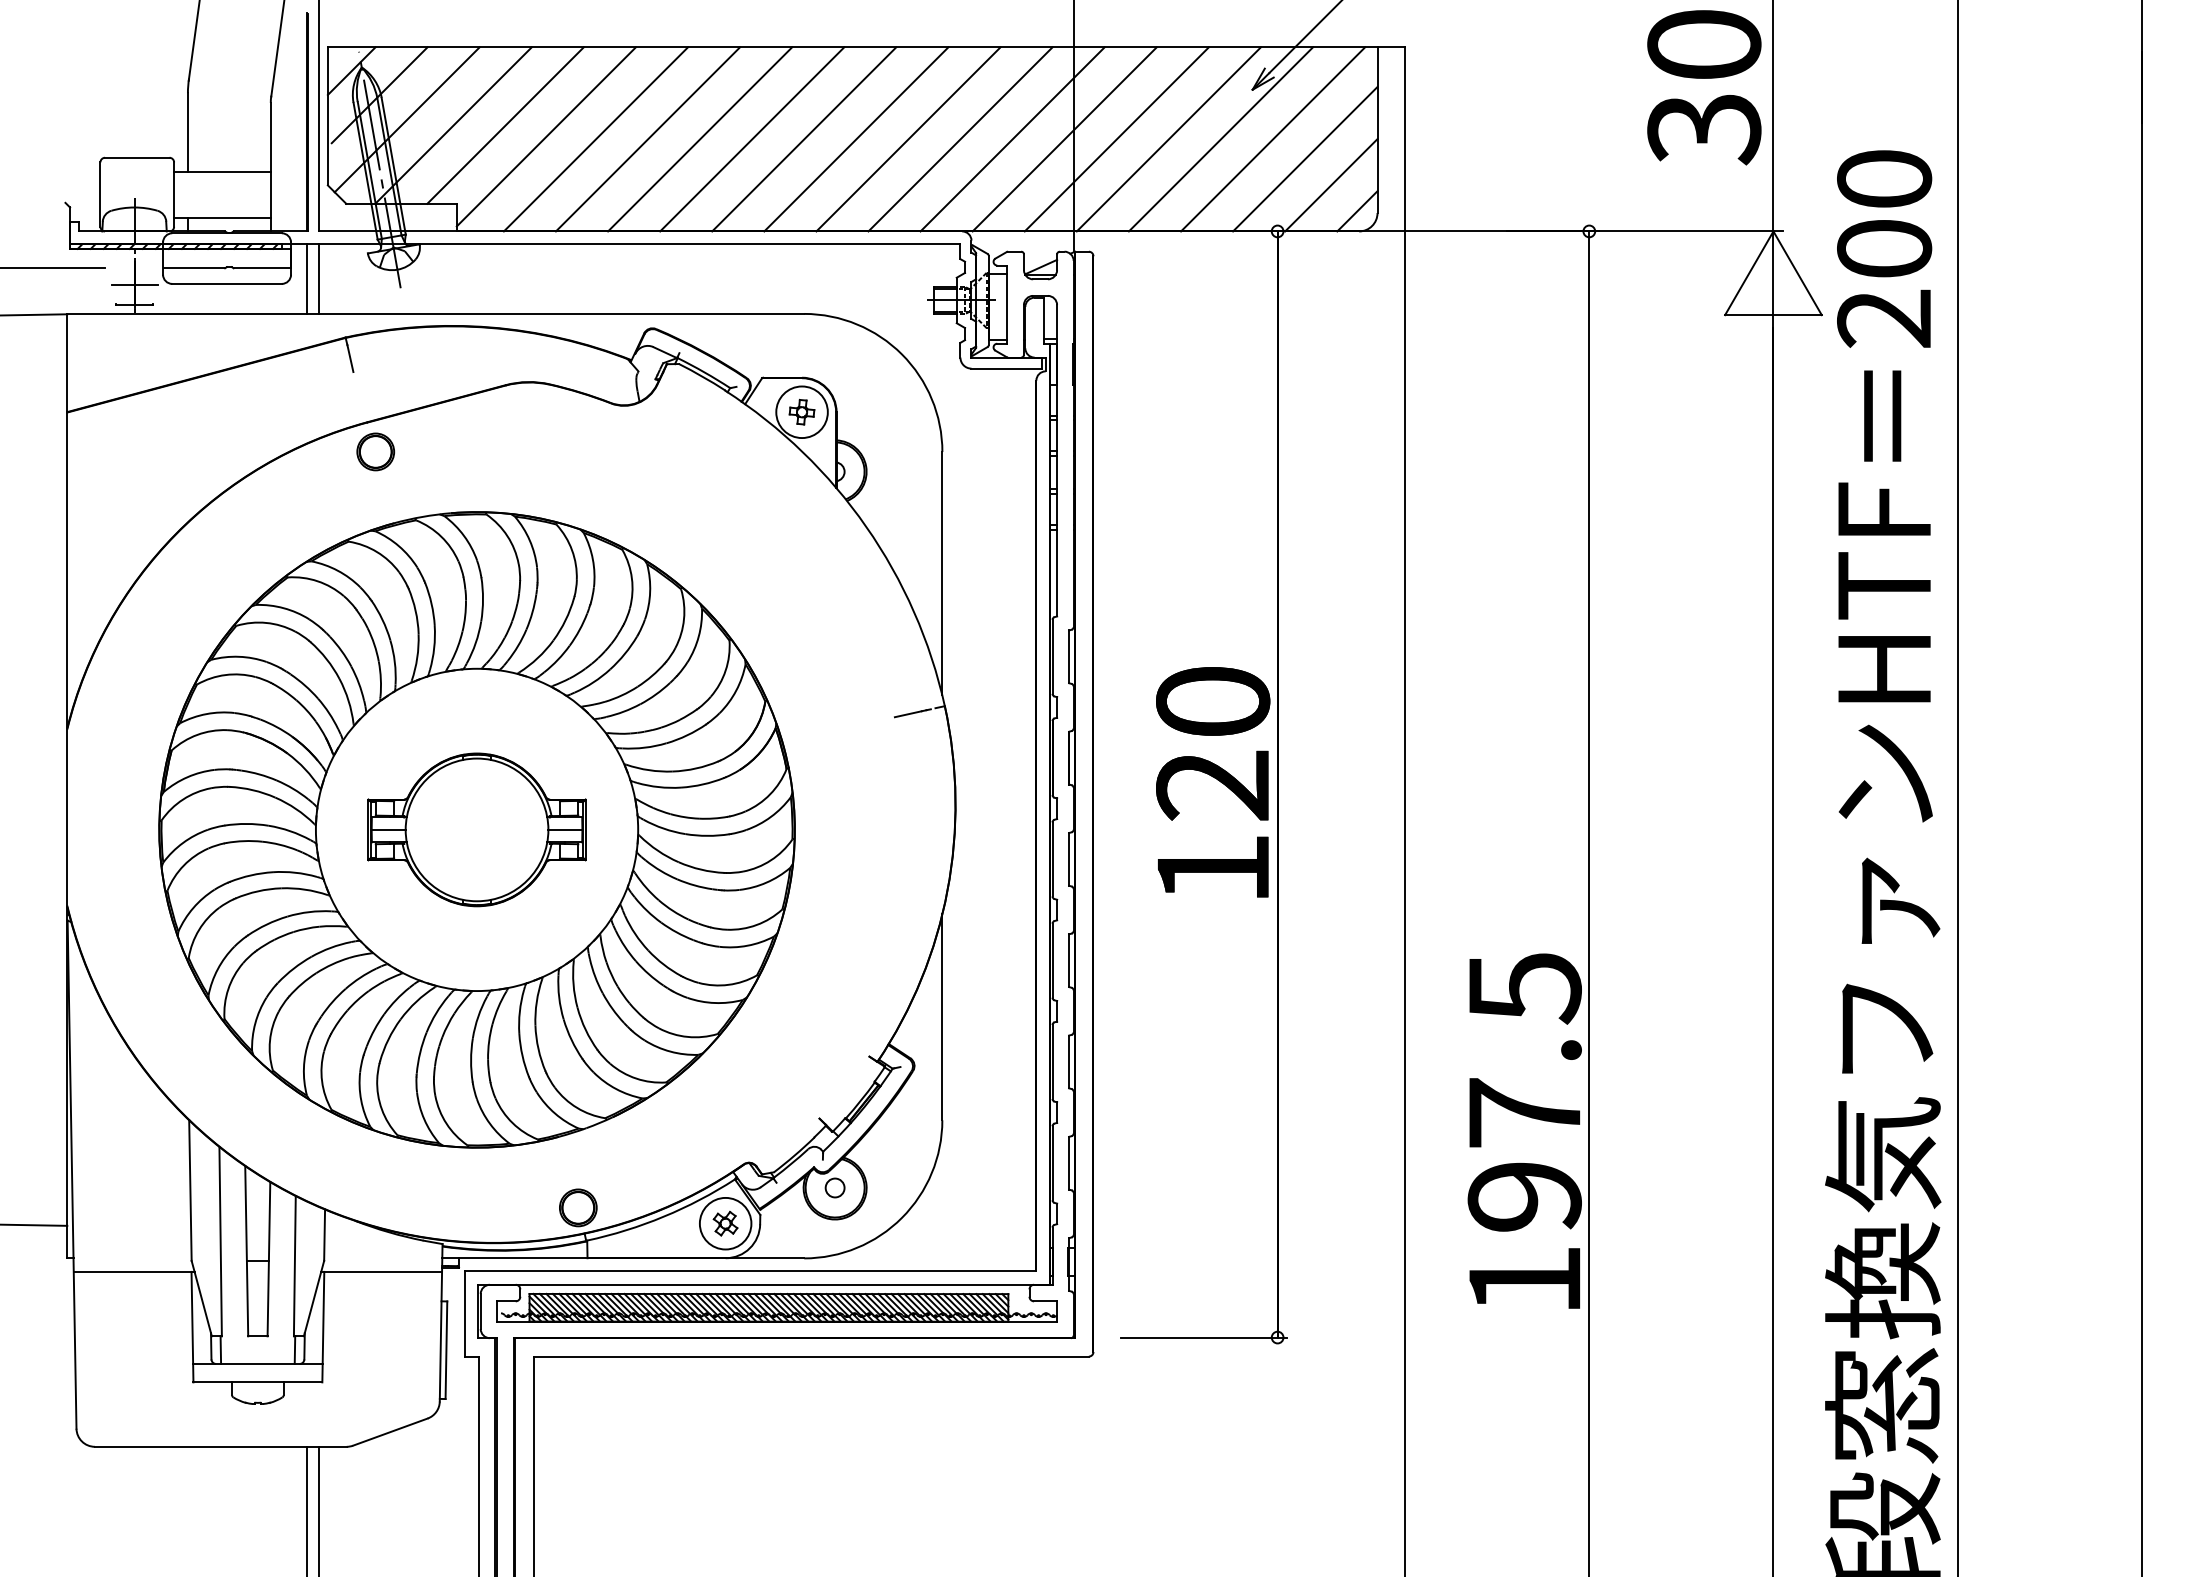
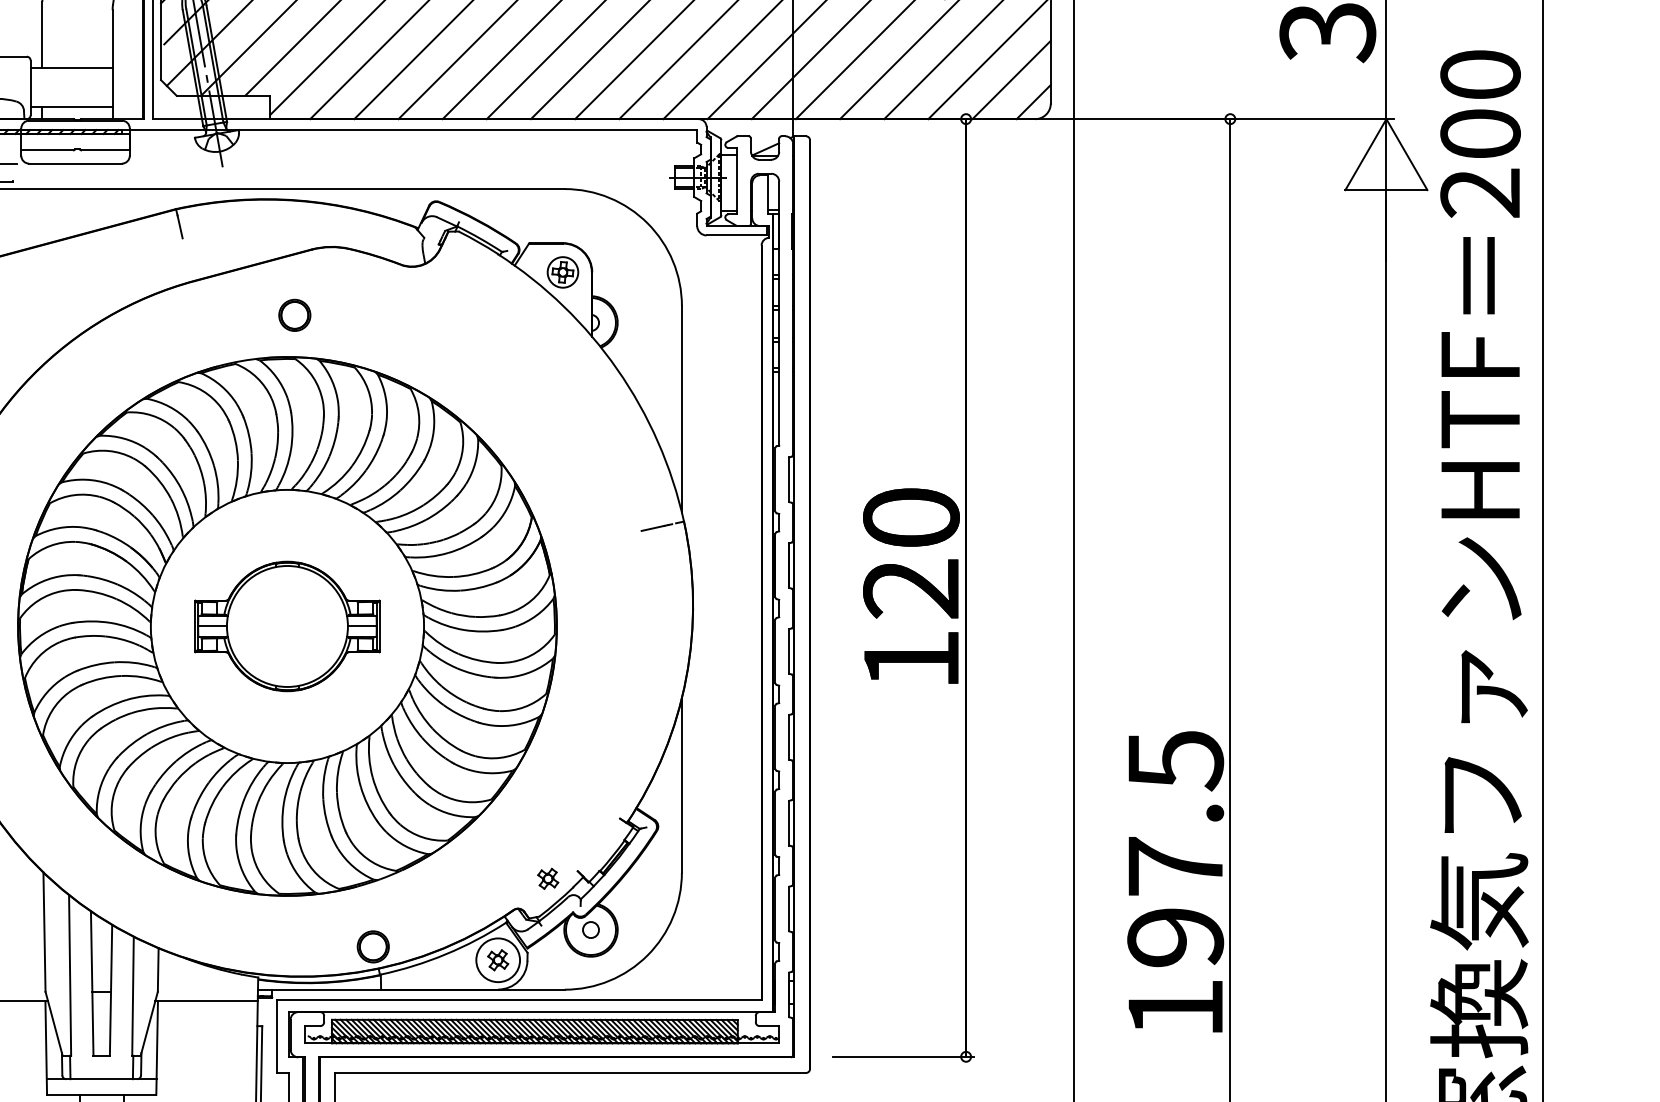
line: (306, 279) -> (142, 159), removed
line: (318, 279) -> (153, 159), removed
circle: (801, 412) -> (562, 272), size x0.7
part: (375, 451) -> (294, 315), moved
part: (784, 1127) -> (548, 878), added

